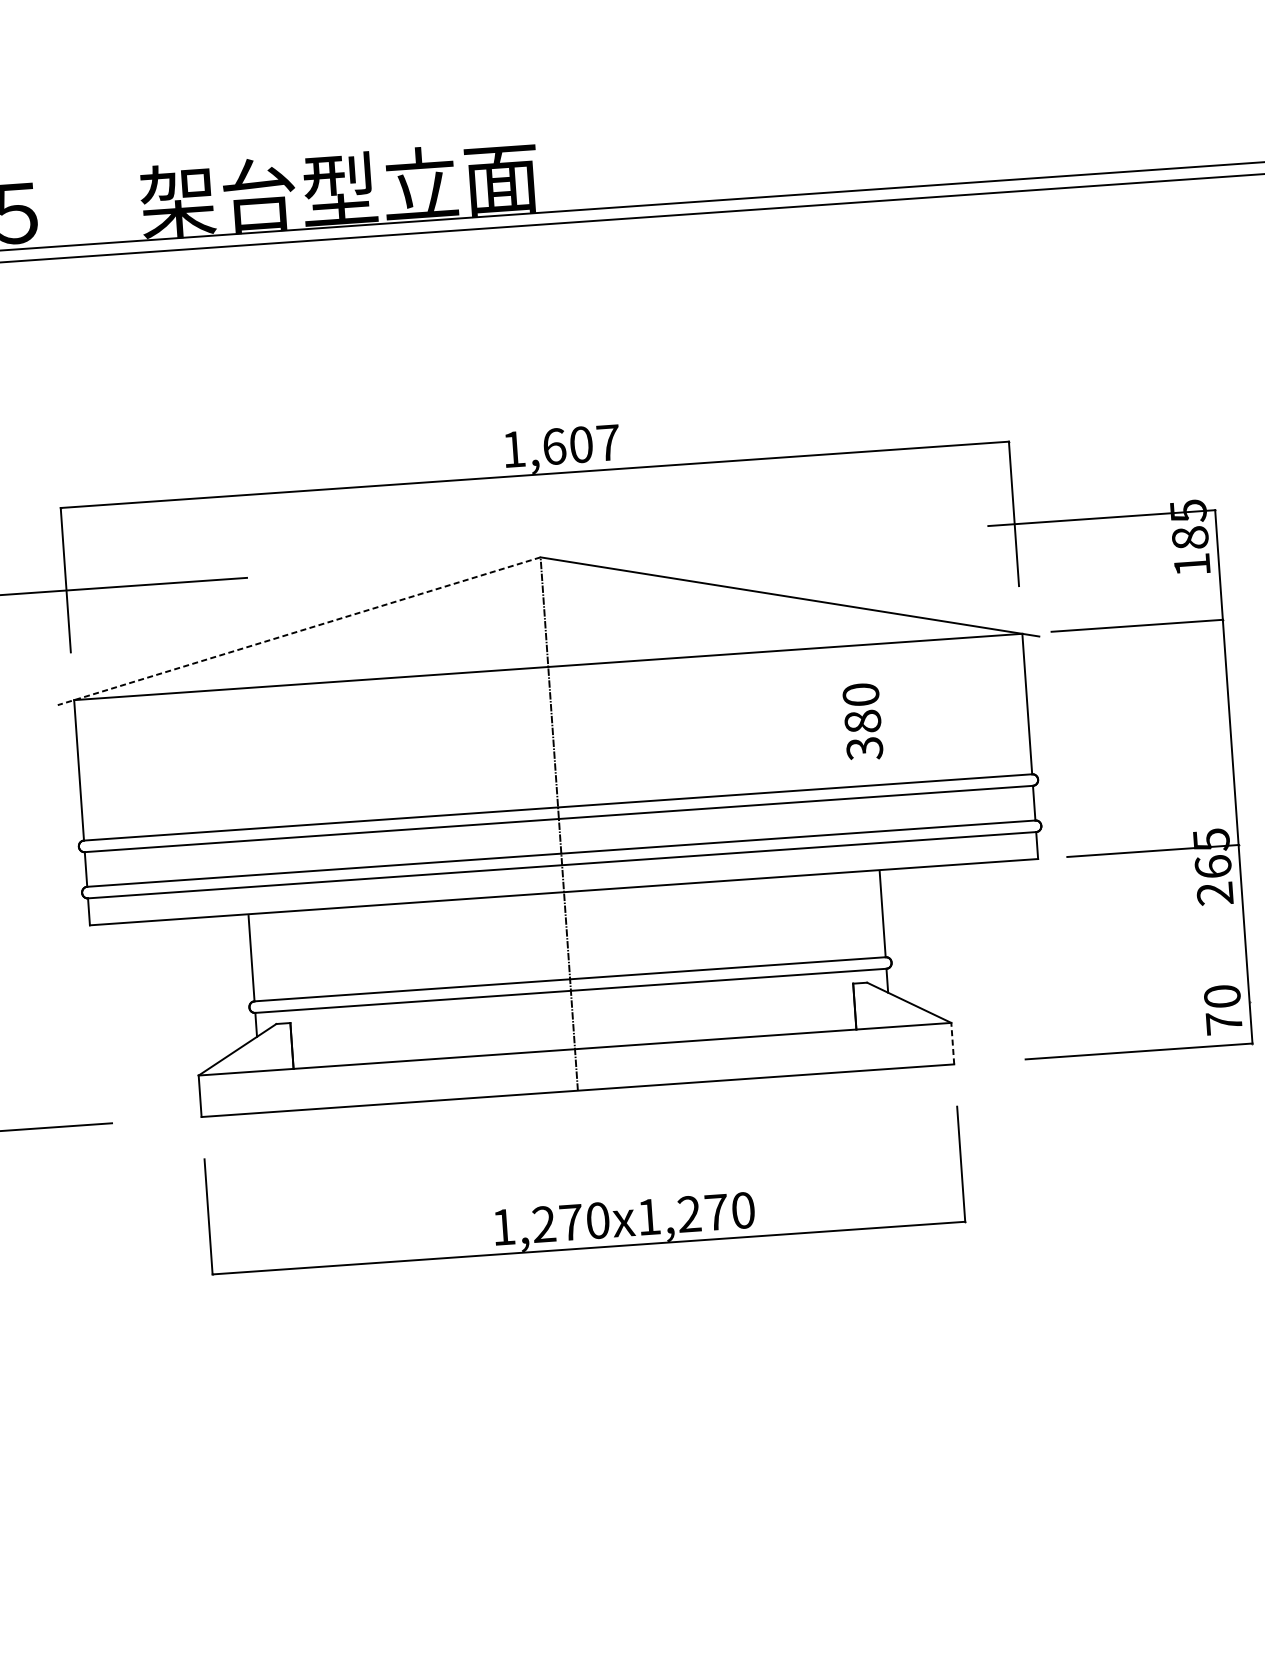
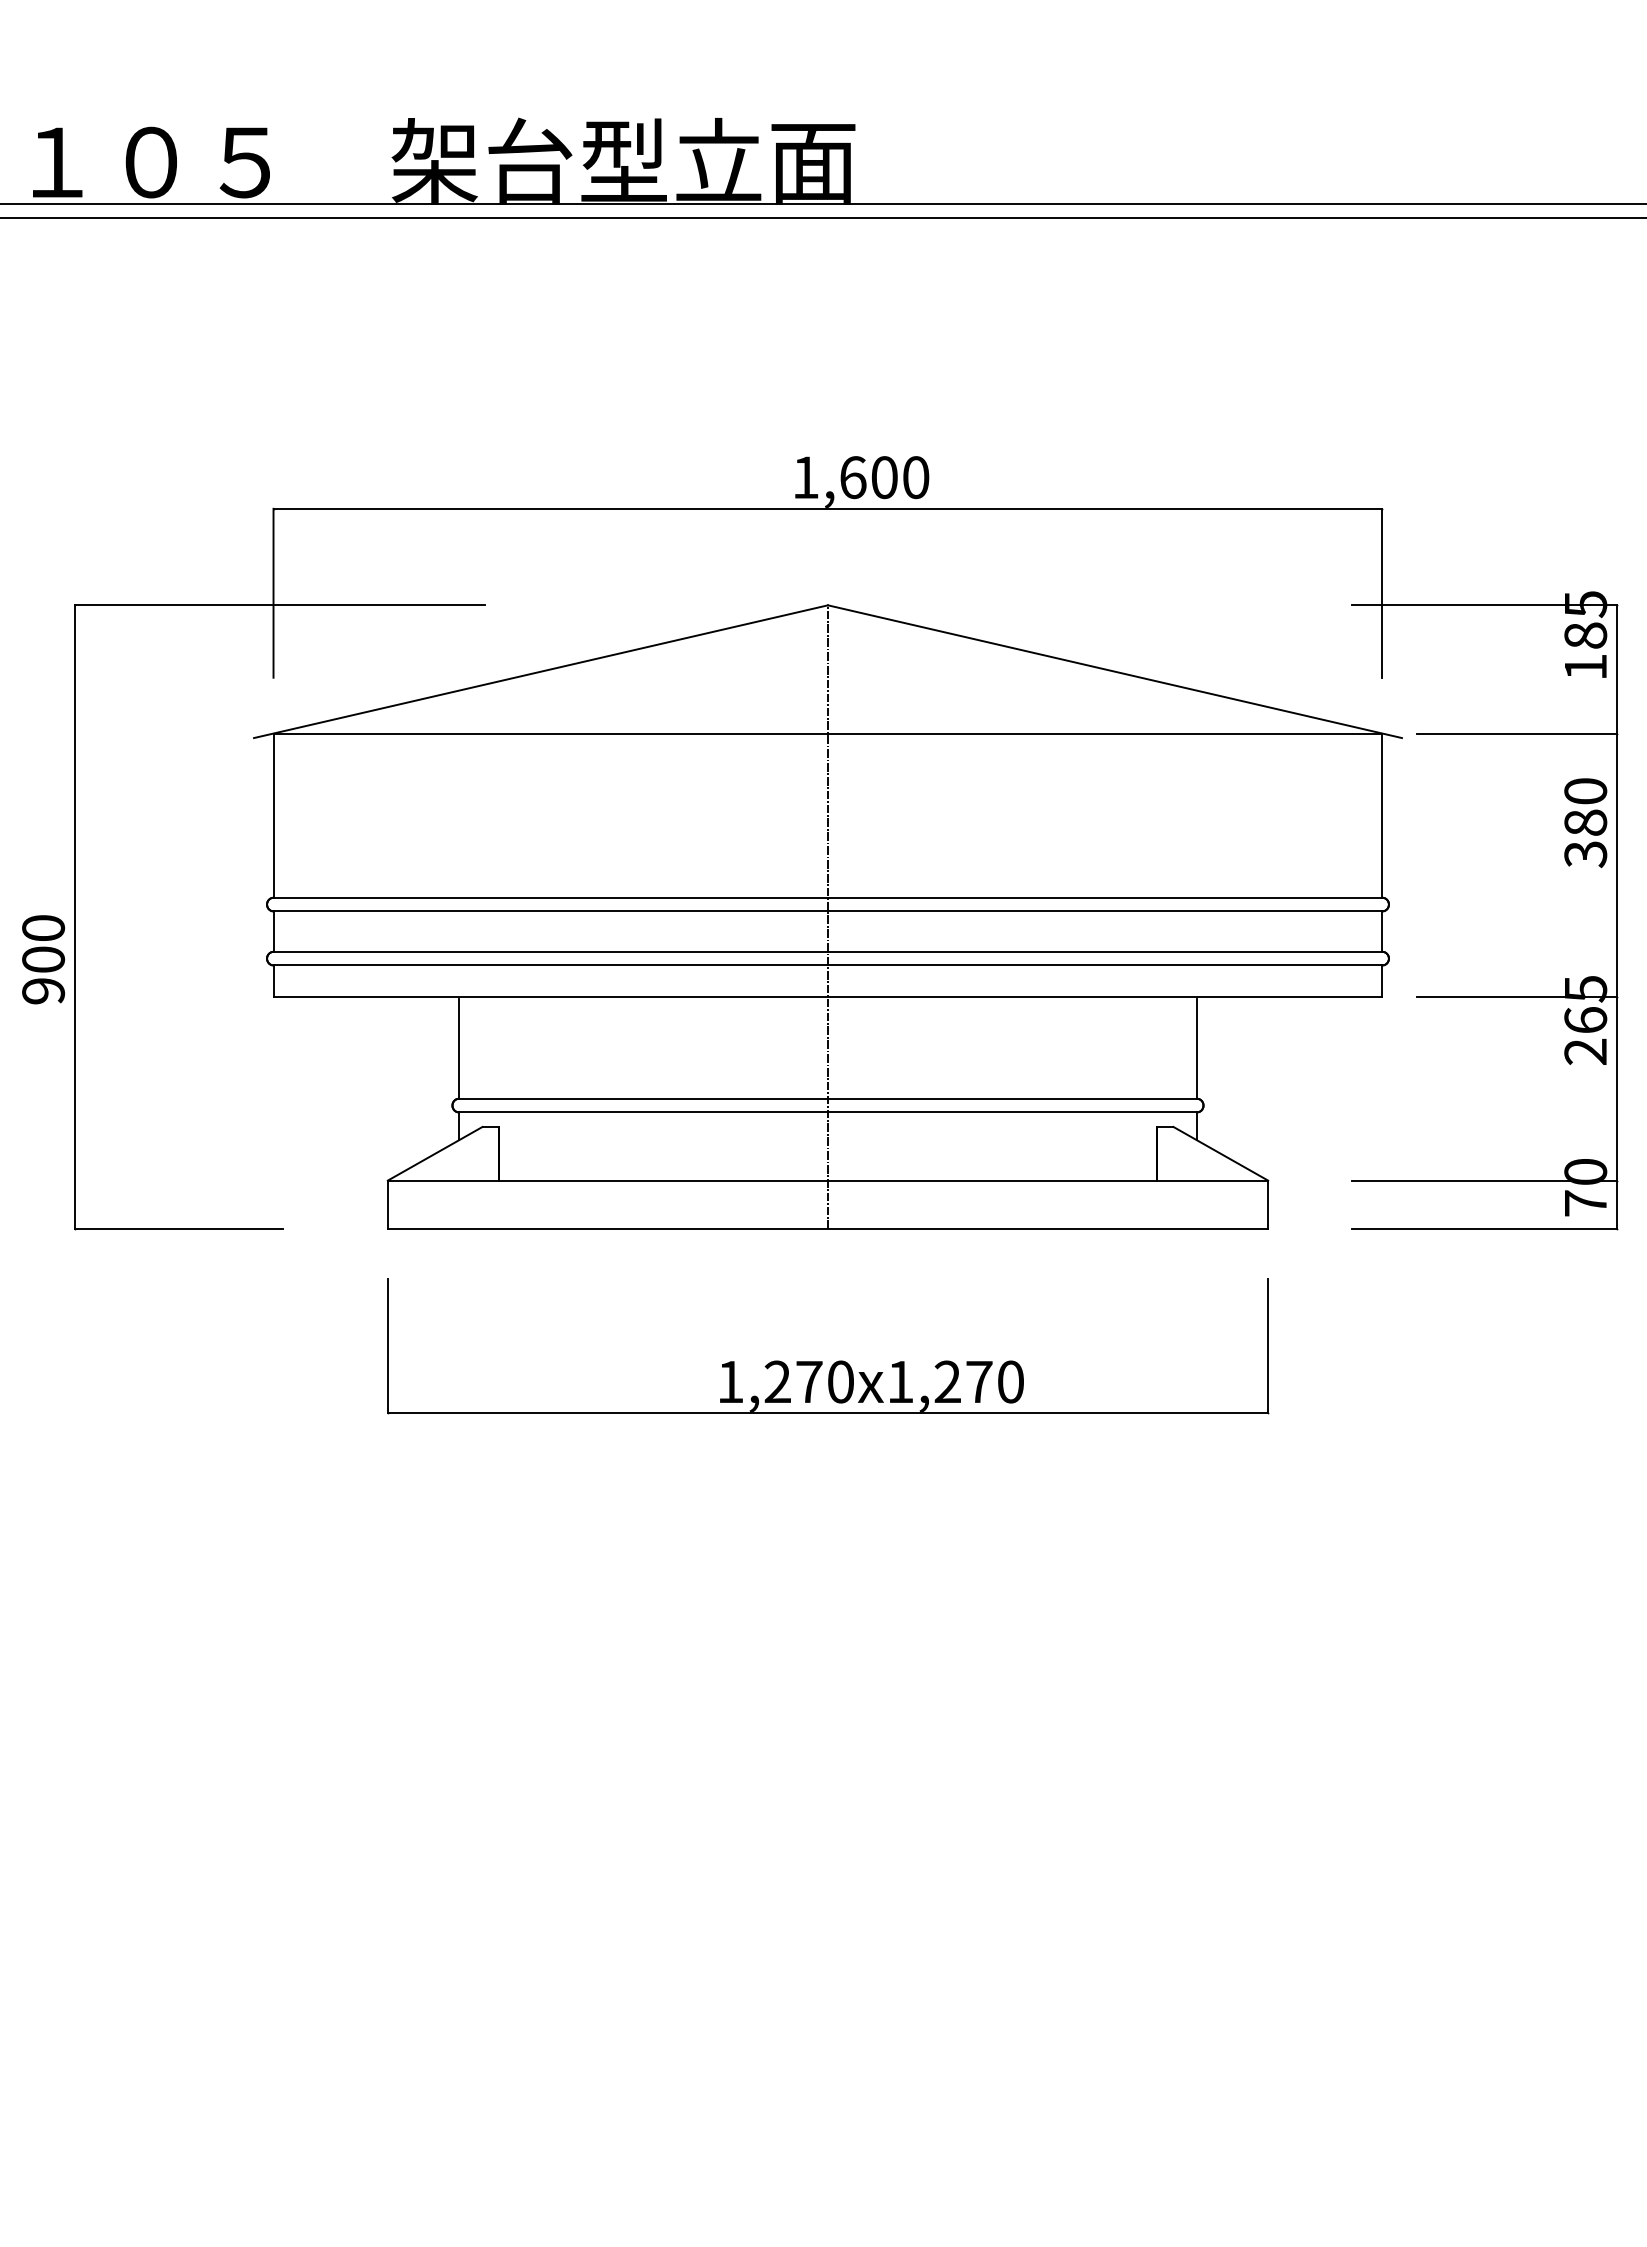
text: (608, 442) -> (916, 477), 1,607 -> 1,600
line: (299, 631) -> (541, 671), dashed -> solid
text: (862, 722) -> (1585, 823), moved
line: (1135, 1009) -> (1483, 1180), added
line: (953, 1043) -> (1268, 1204), dashed -> solid

